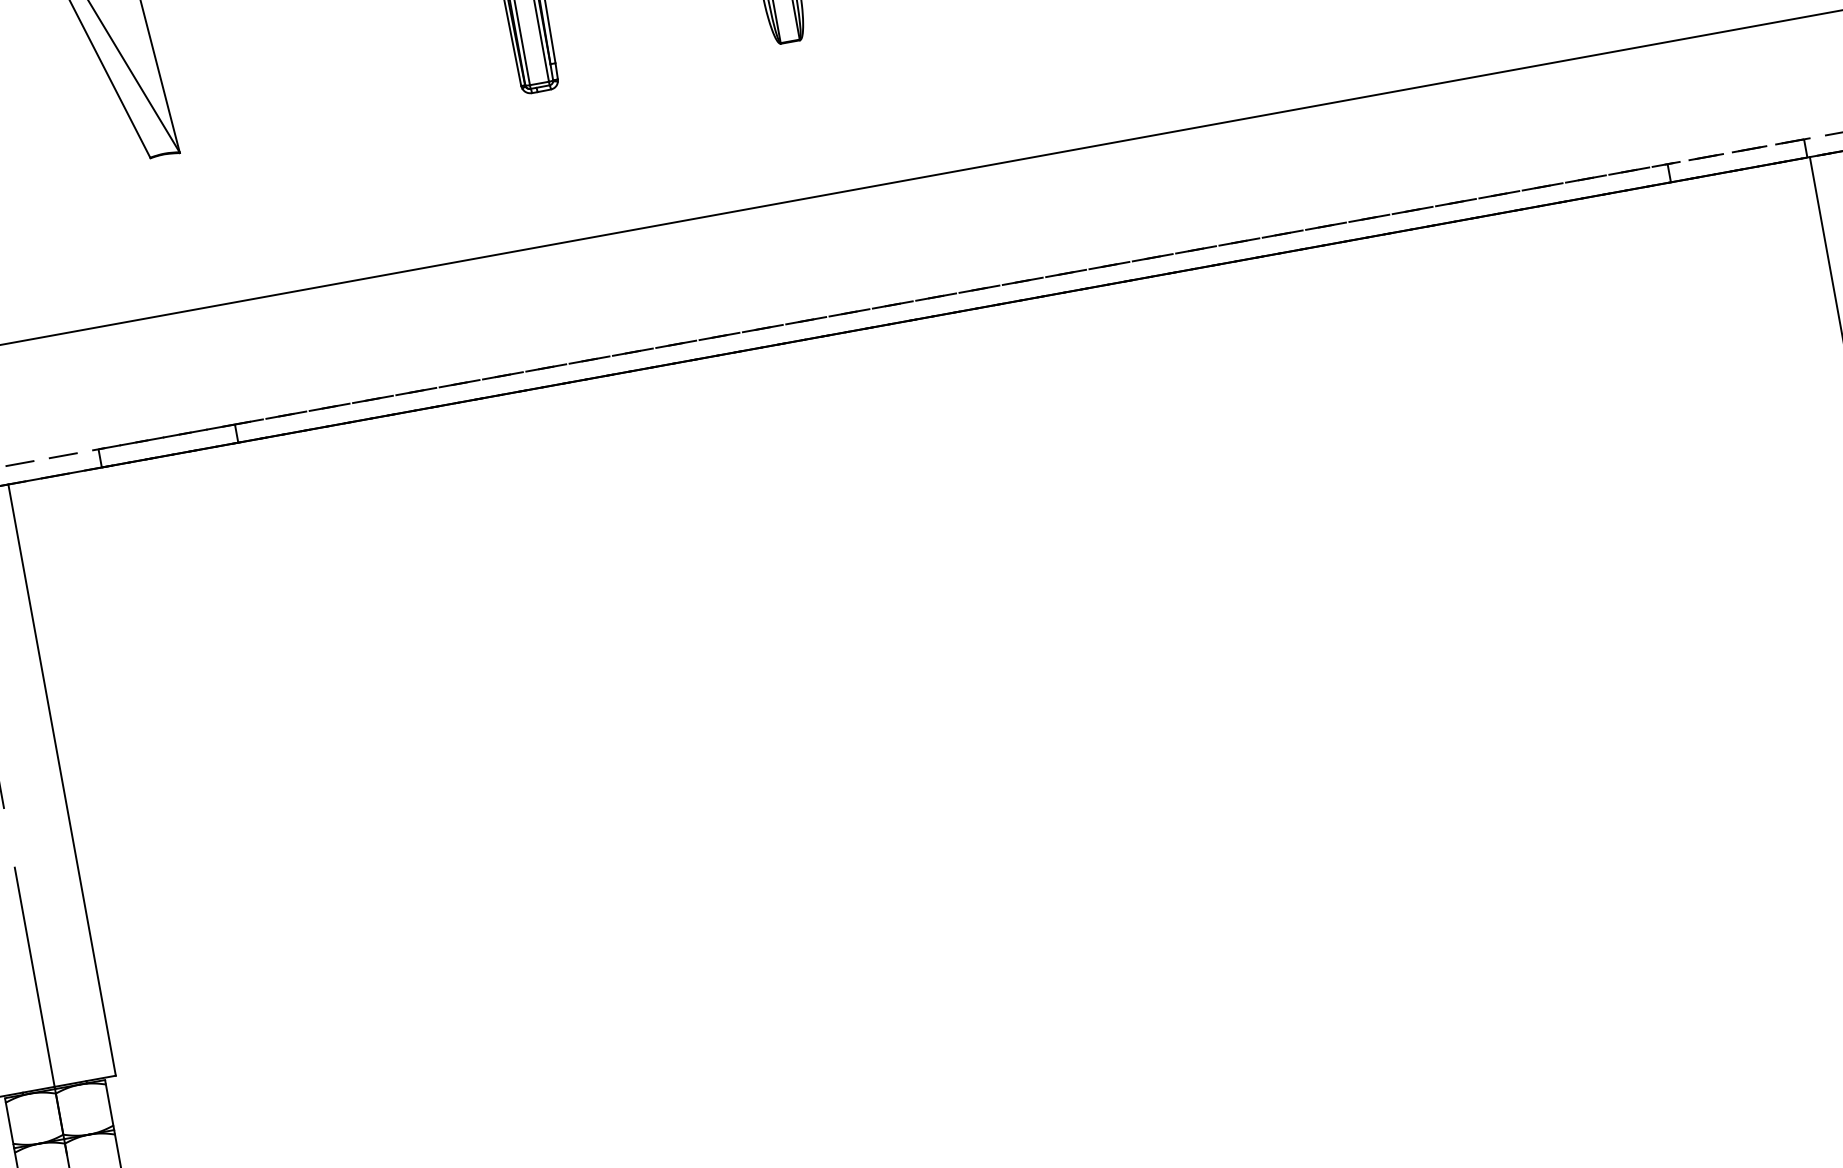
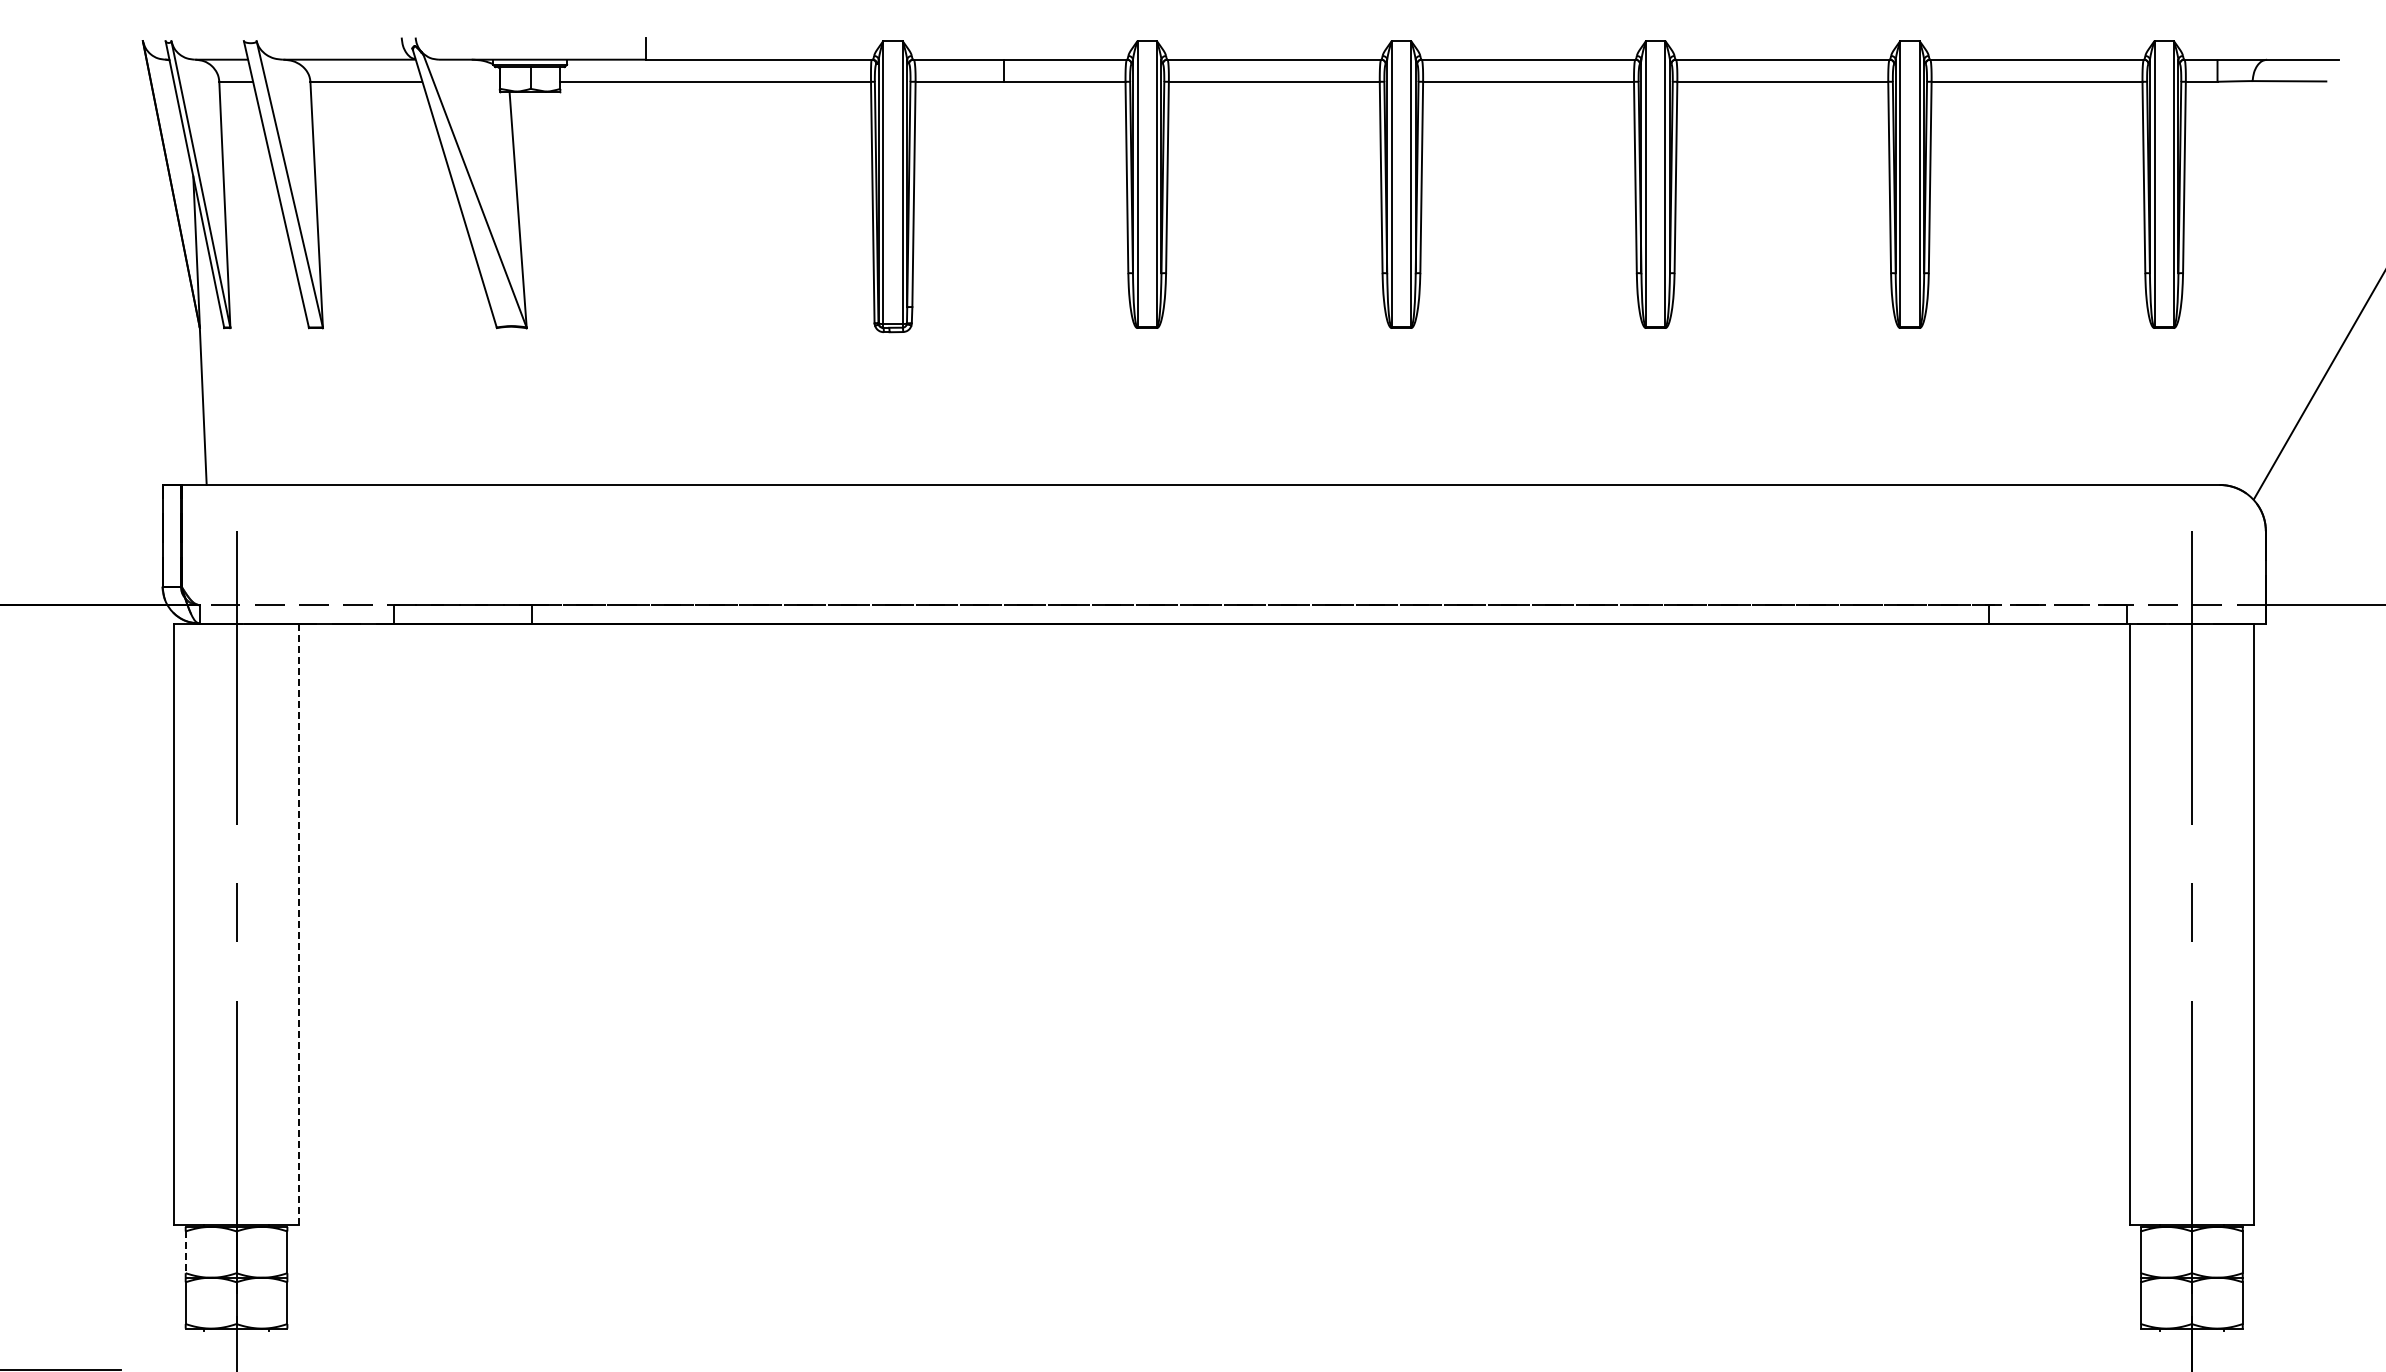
line: (61, 779) -> (298, 923), solid -> dashed
line: (9, 1123) -> (185, 1252), solid -> dashed

